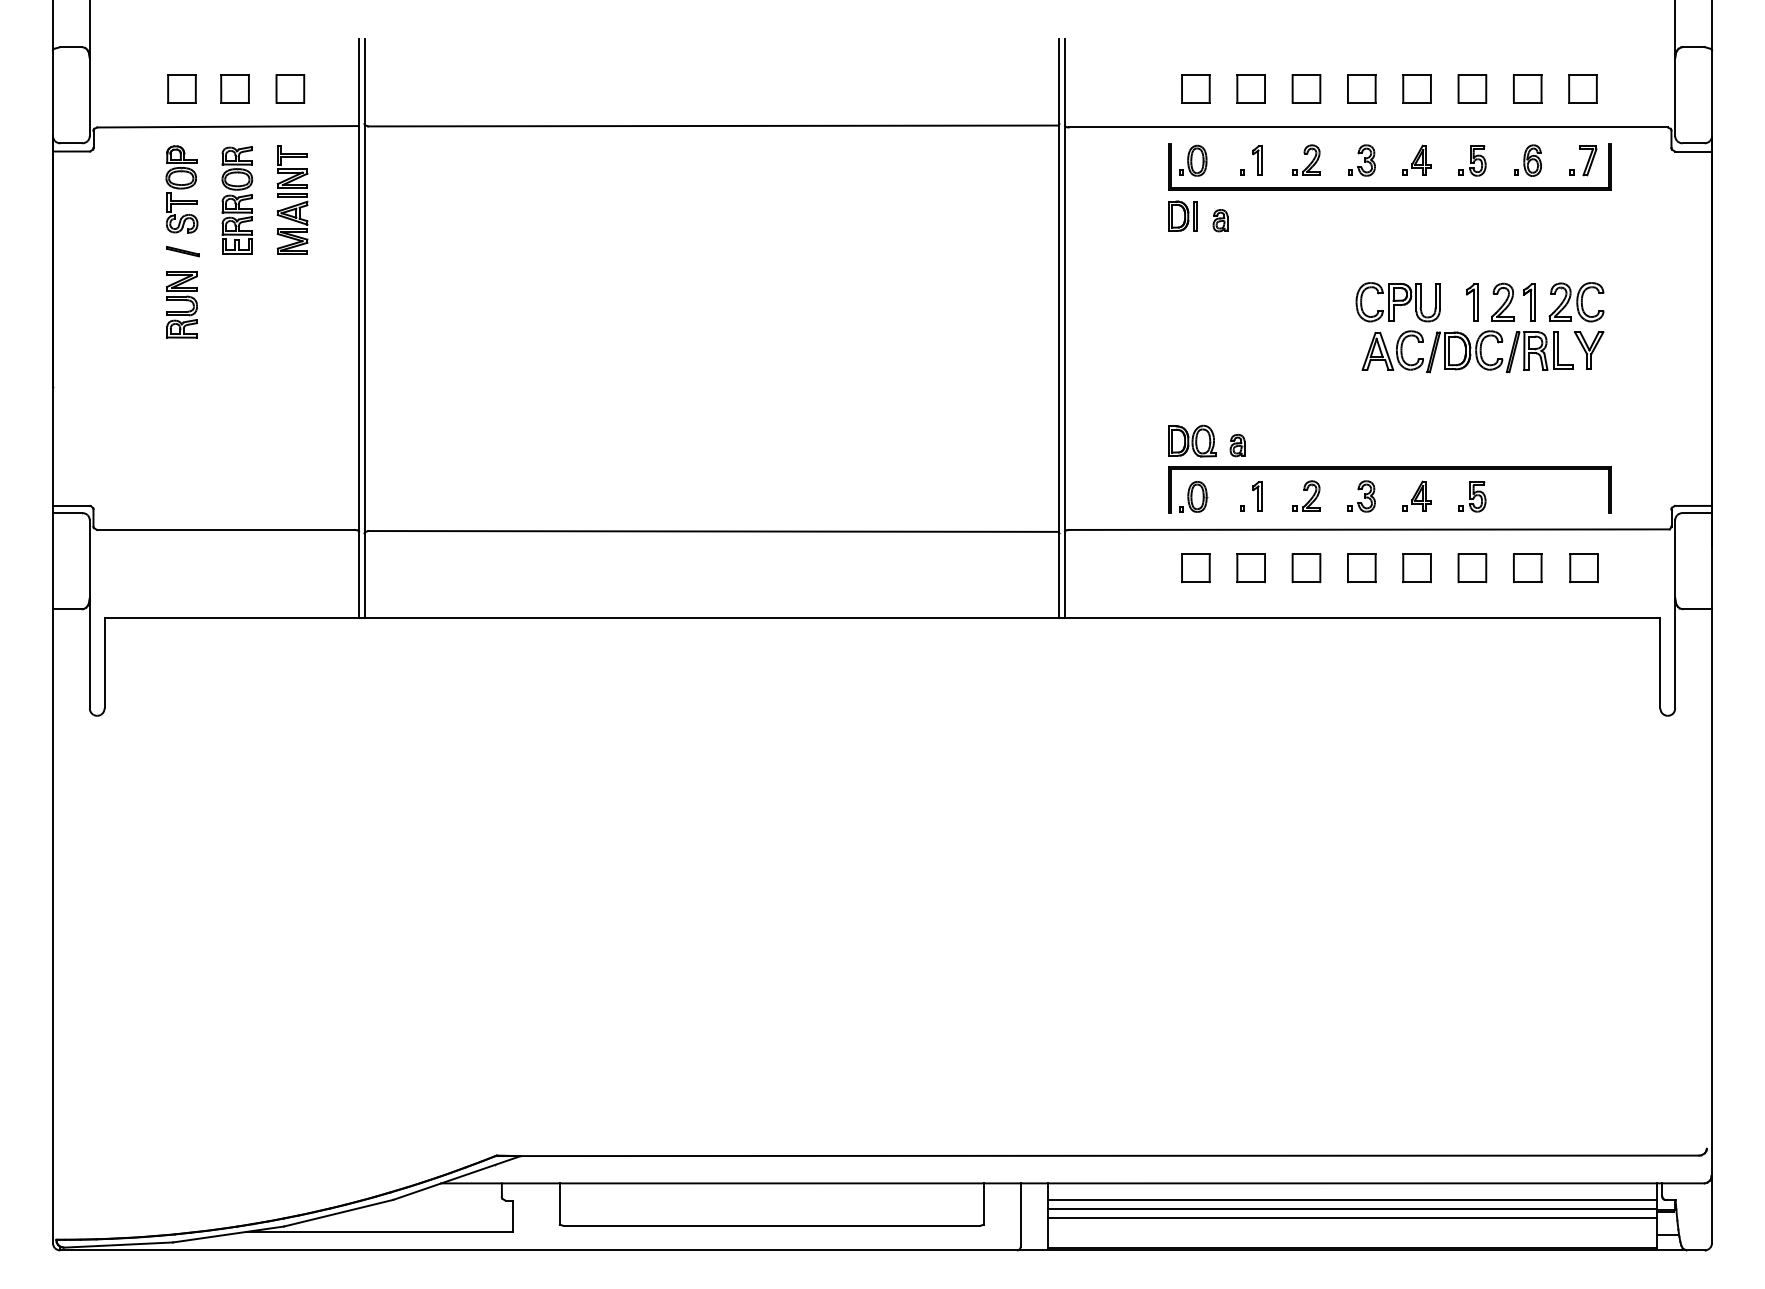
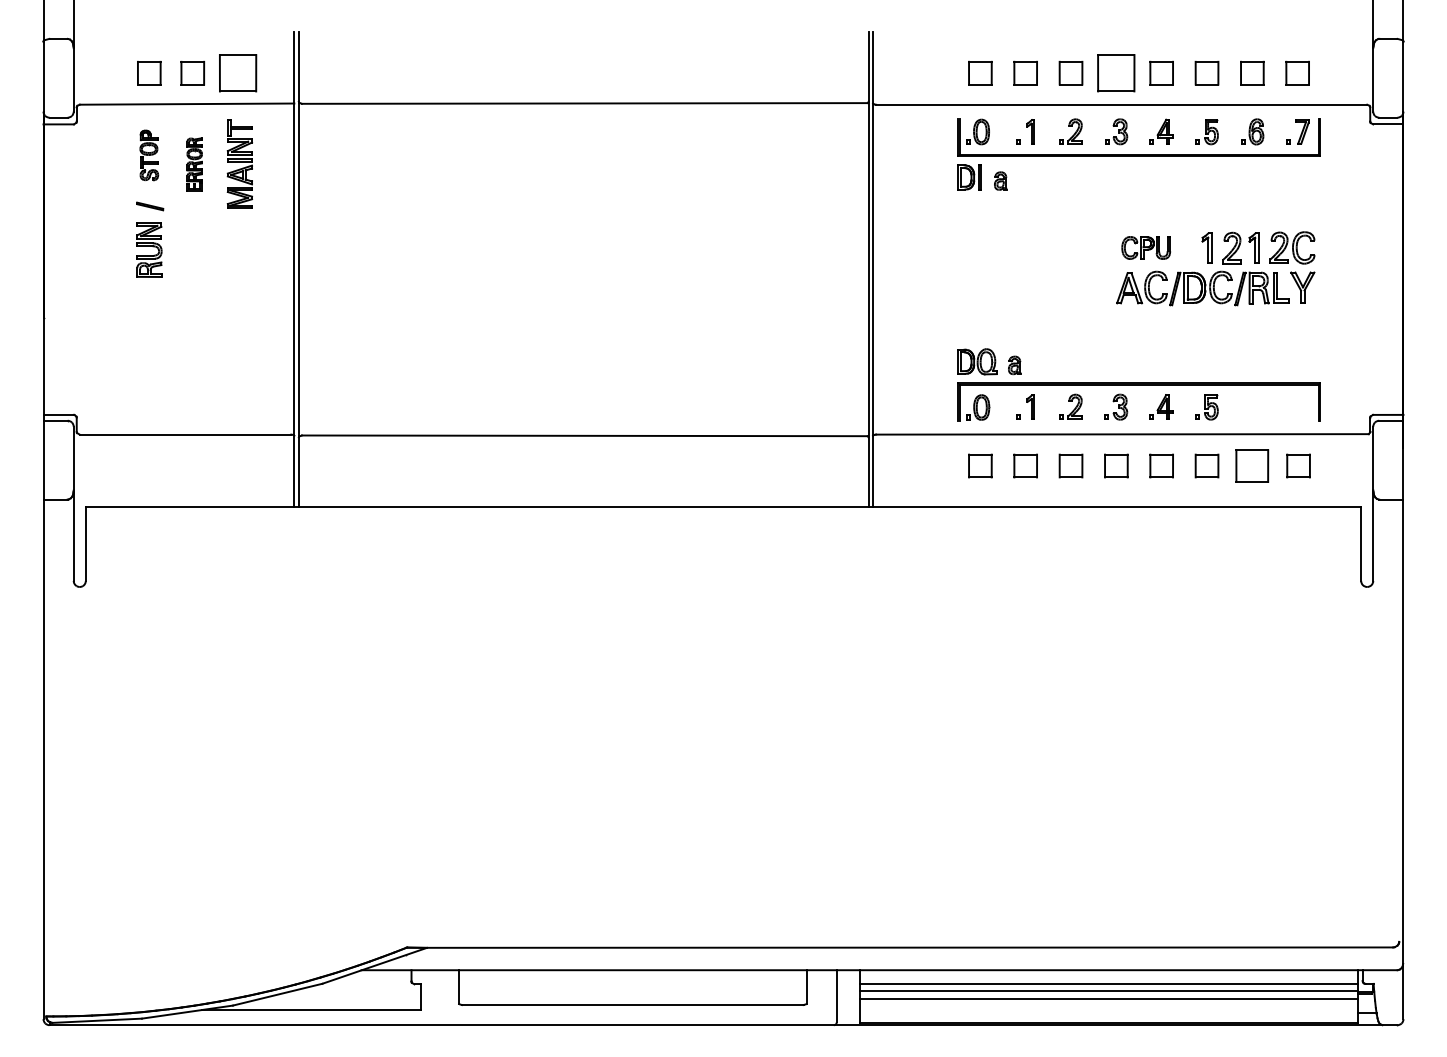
part: (290, 88) -> (238, 72), size x1.6
part: (1361, 88) -> (1116, 72), size x1.6
part: (181, 189) -> (148, 155), size x0.7
part: (237, 200) -> (194, 164), size x0.6
part: (1397, 302) -> (1145, 248), size x0.7
part: (1527, 567) -> (1252, 465), size x1.4

